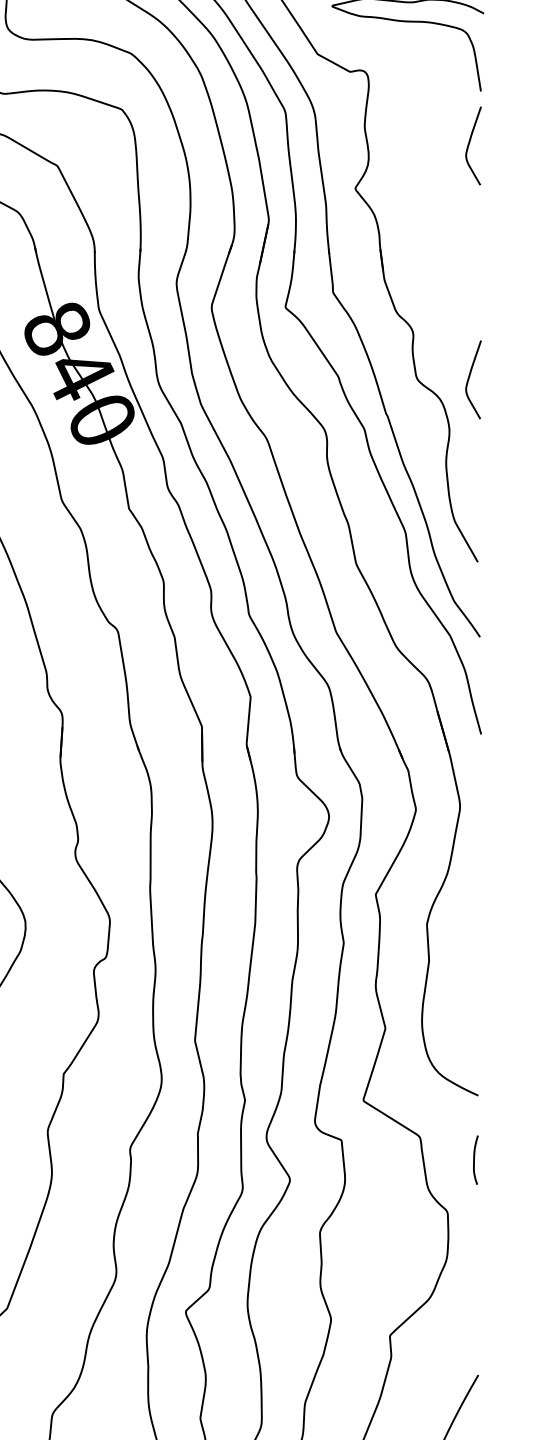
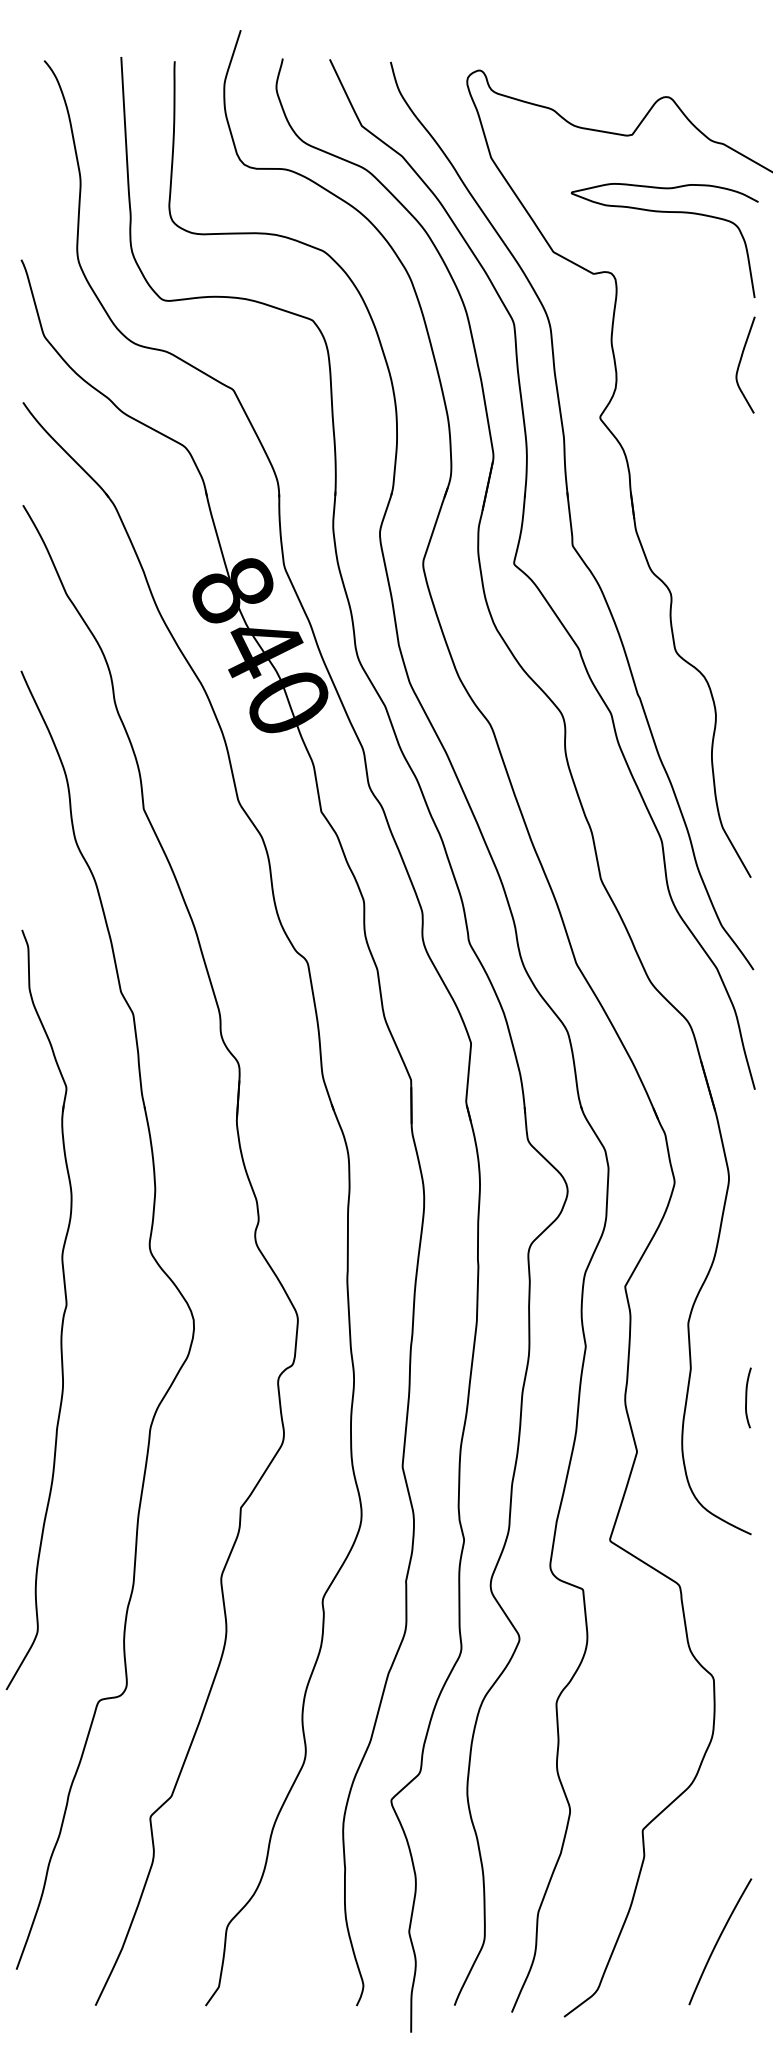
curve: (470, 376) -> (741, 649), removed
curve: (475, 1159) -> (747, 1397), moved

